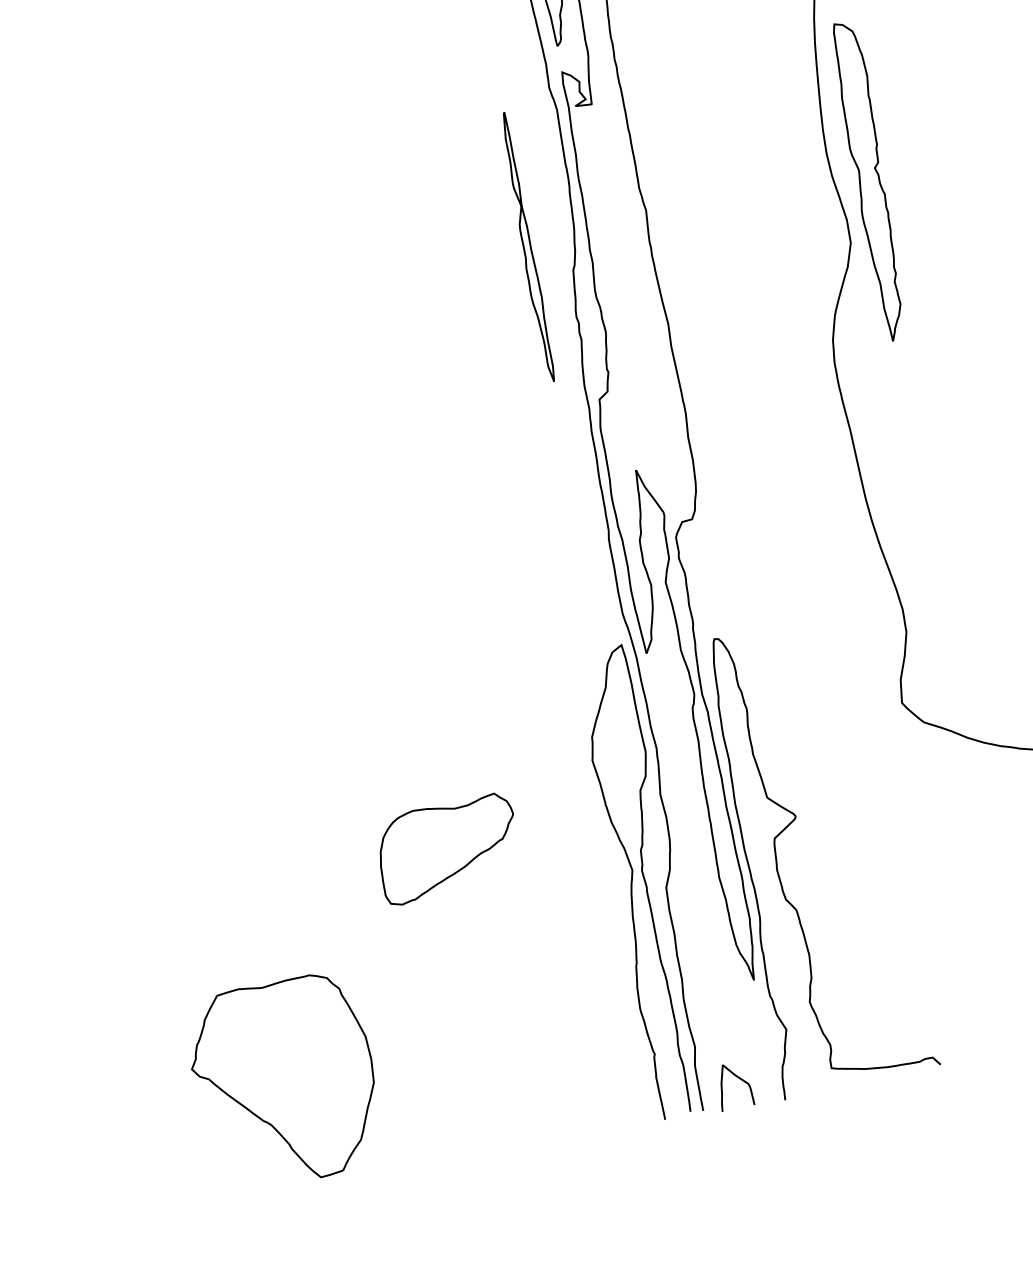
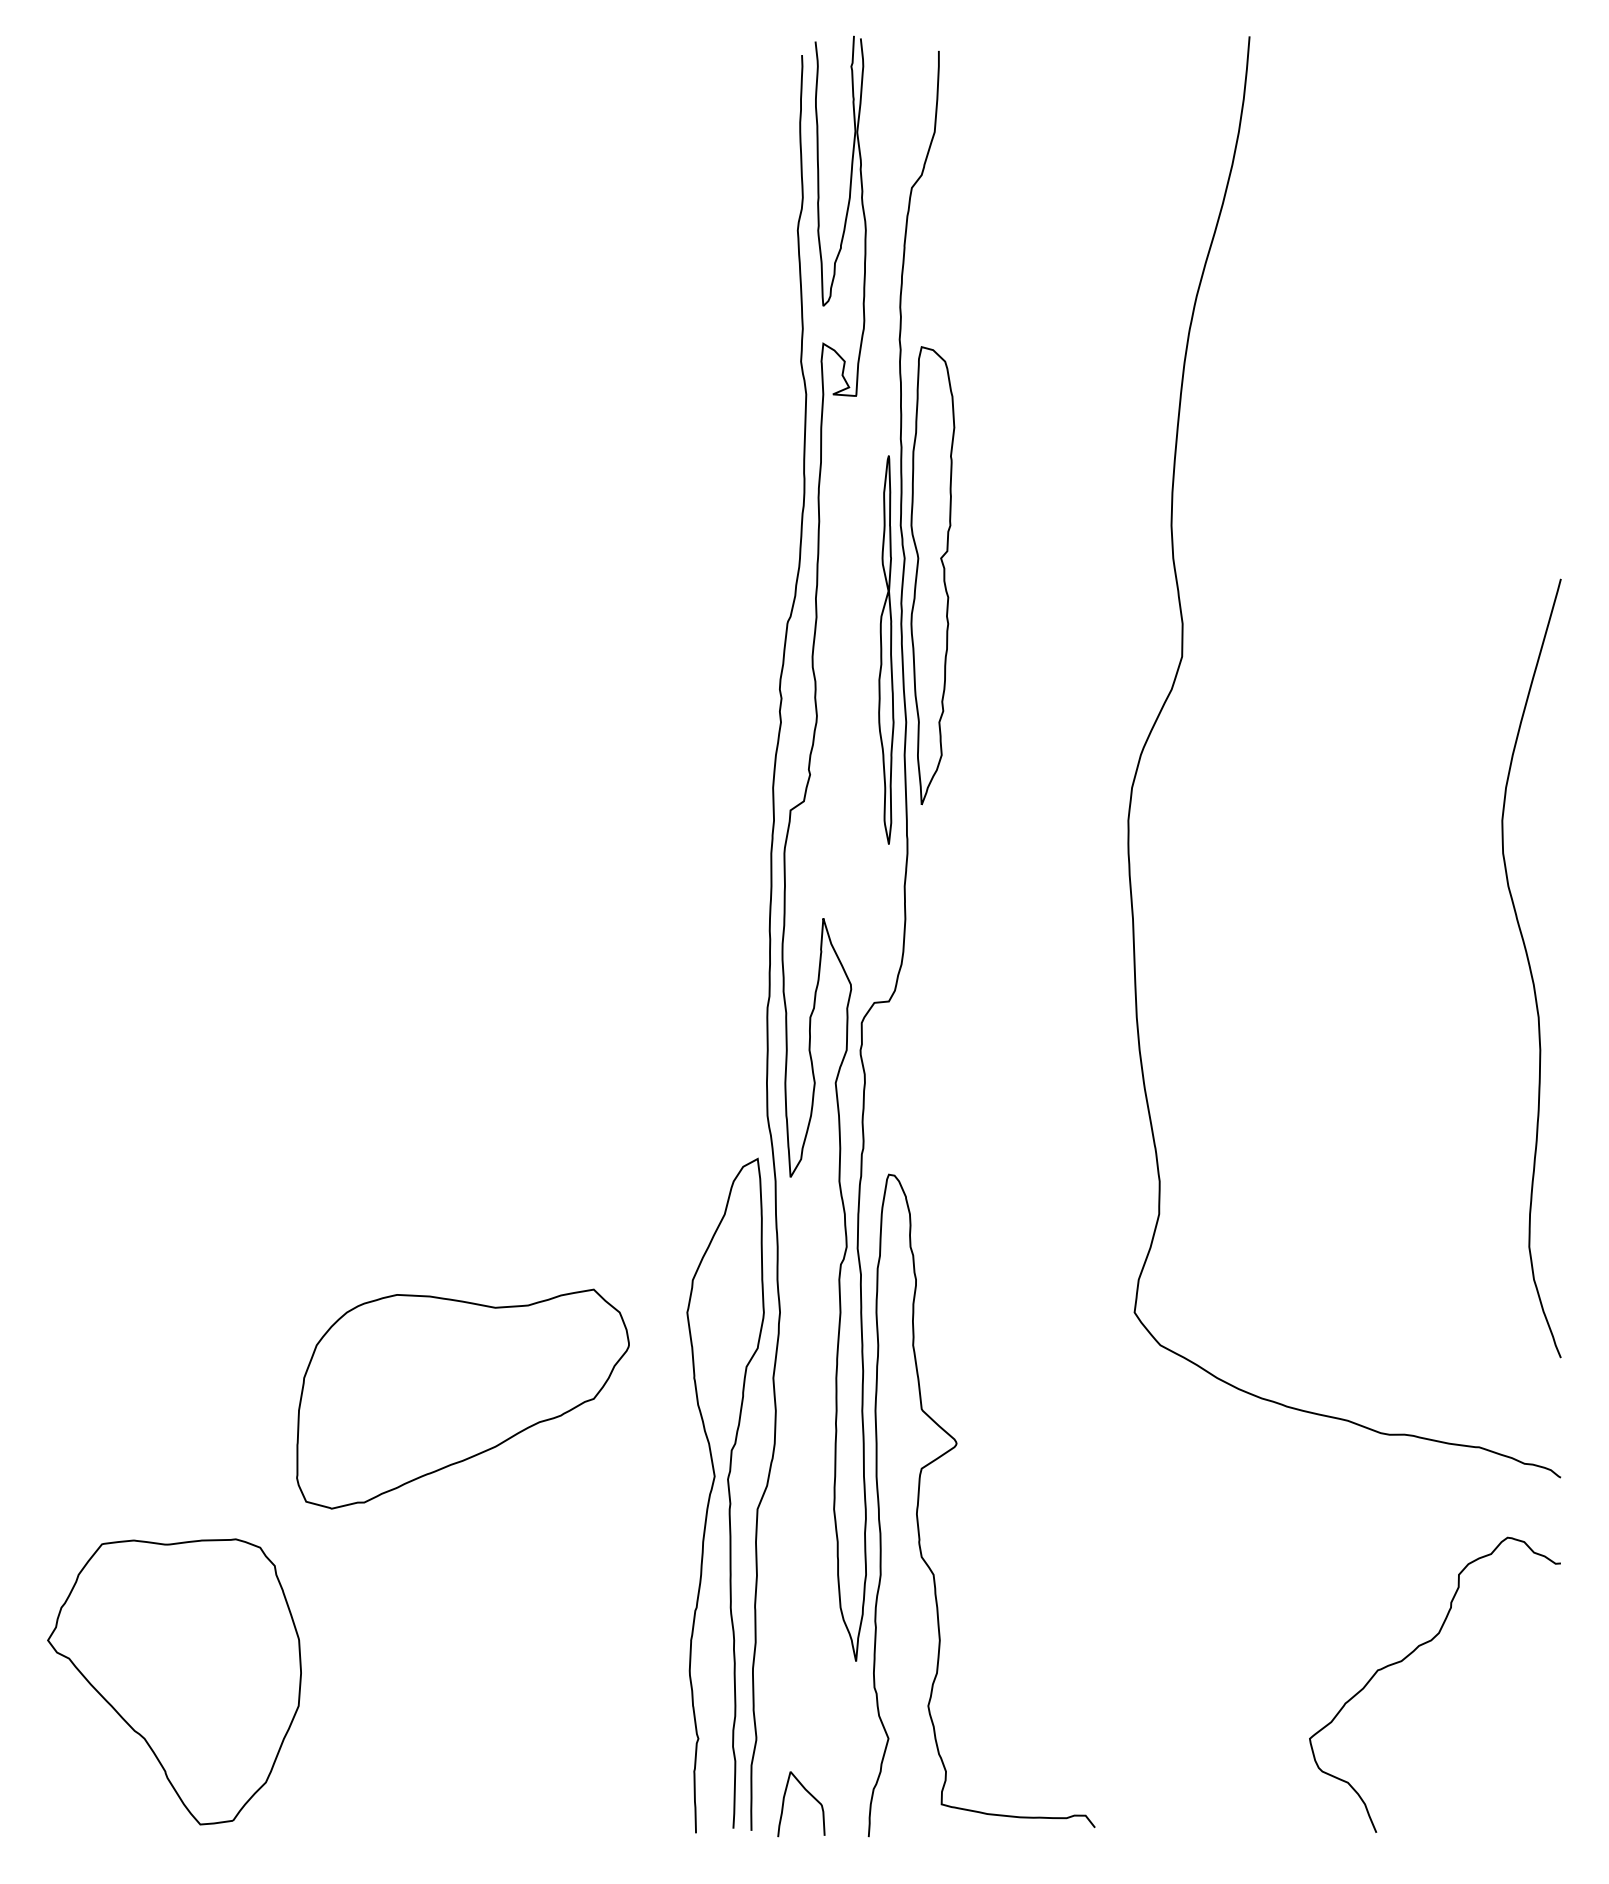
part: (871, 181) -> (932, 575), moved
part: (527, 246) -> (886, 649), moved
part: (447, 848) -> (462, 1398), size x1.67

